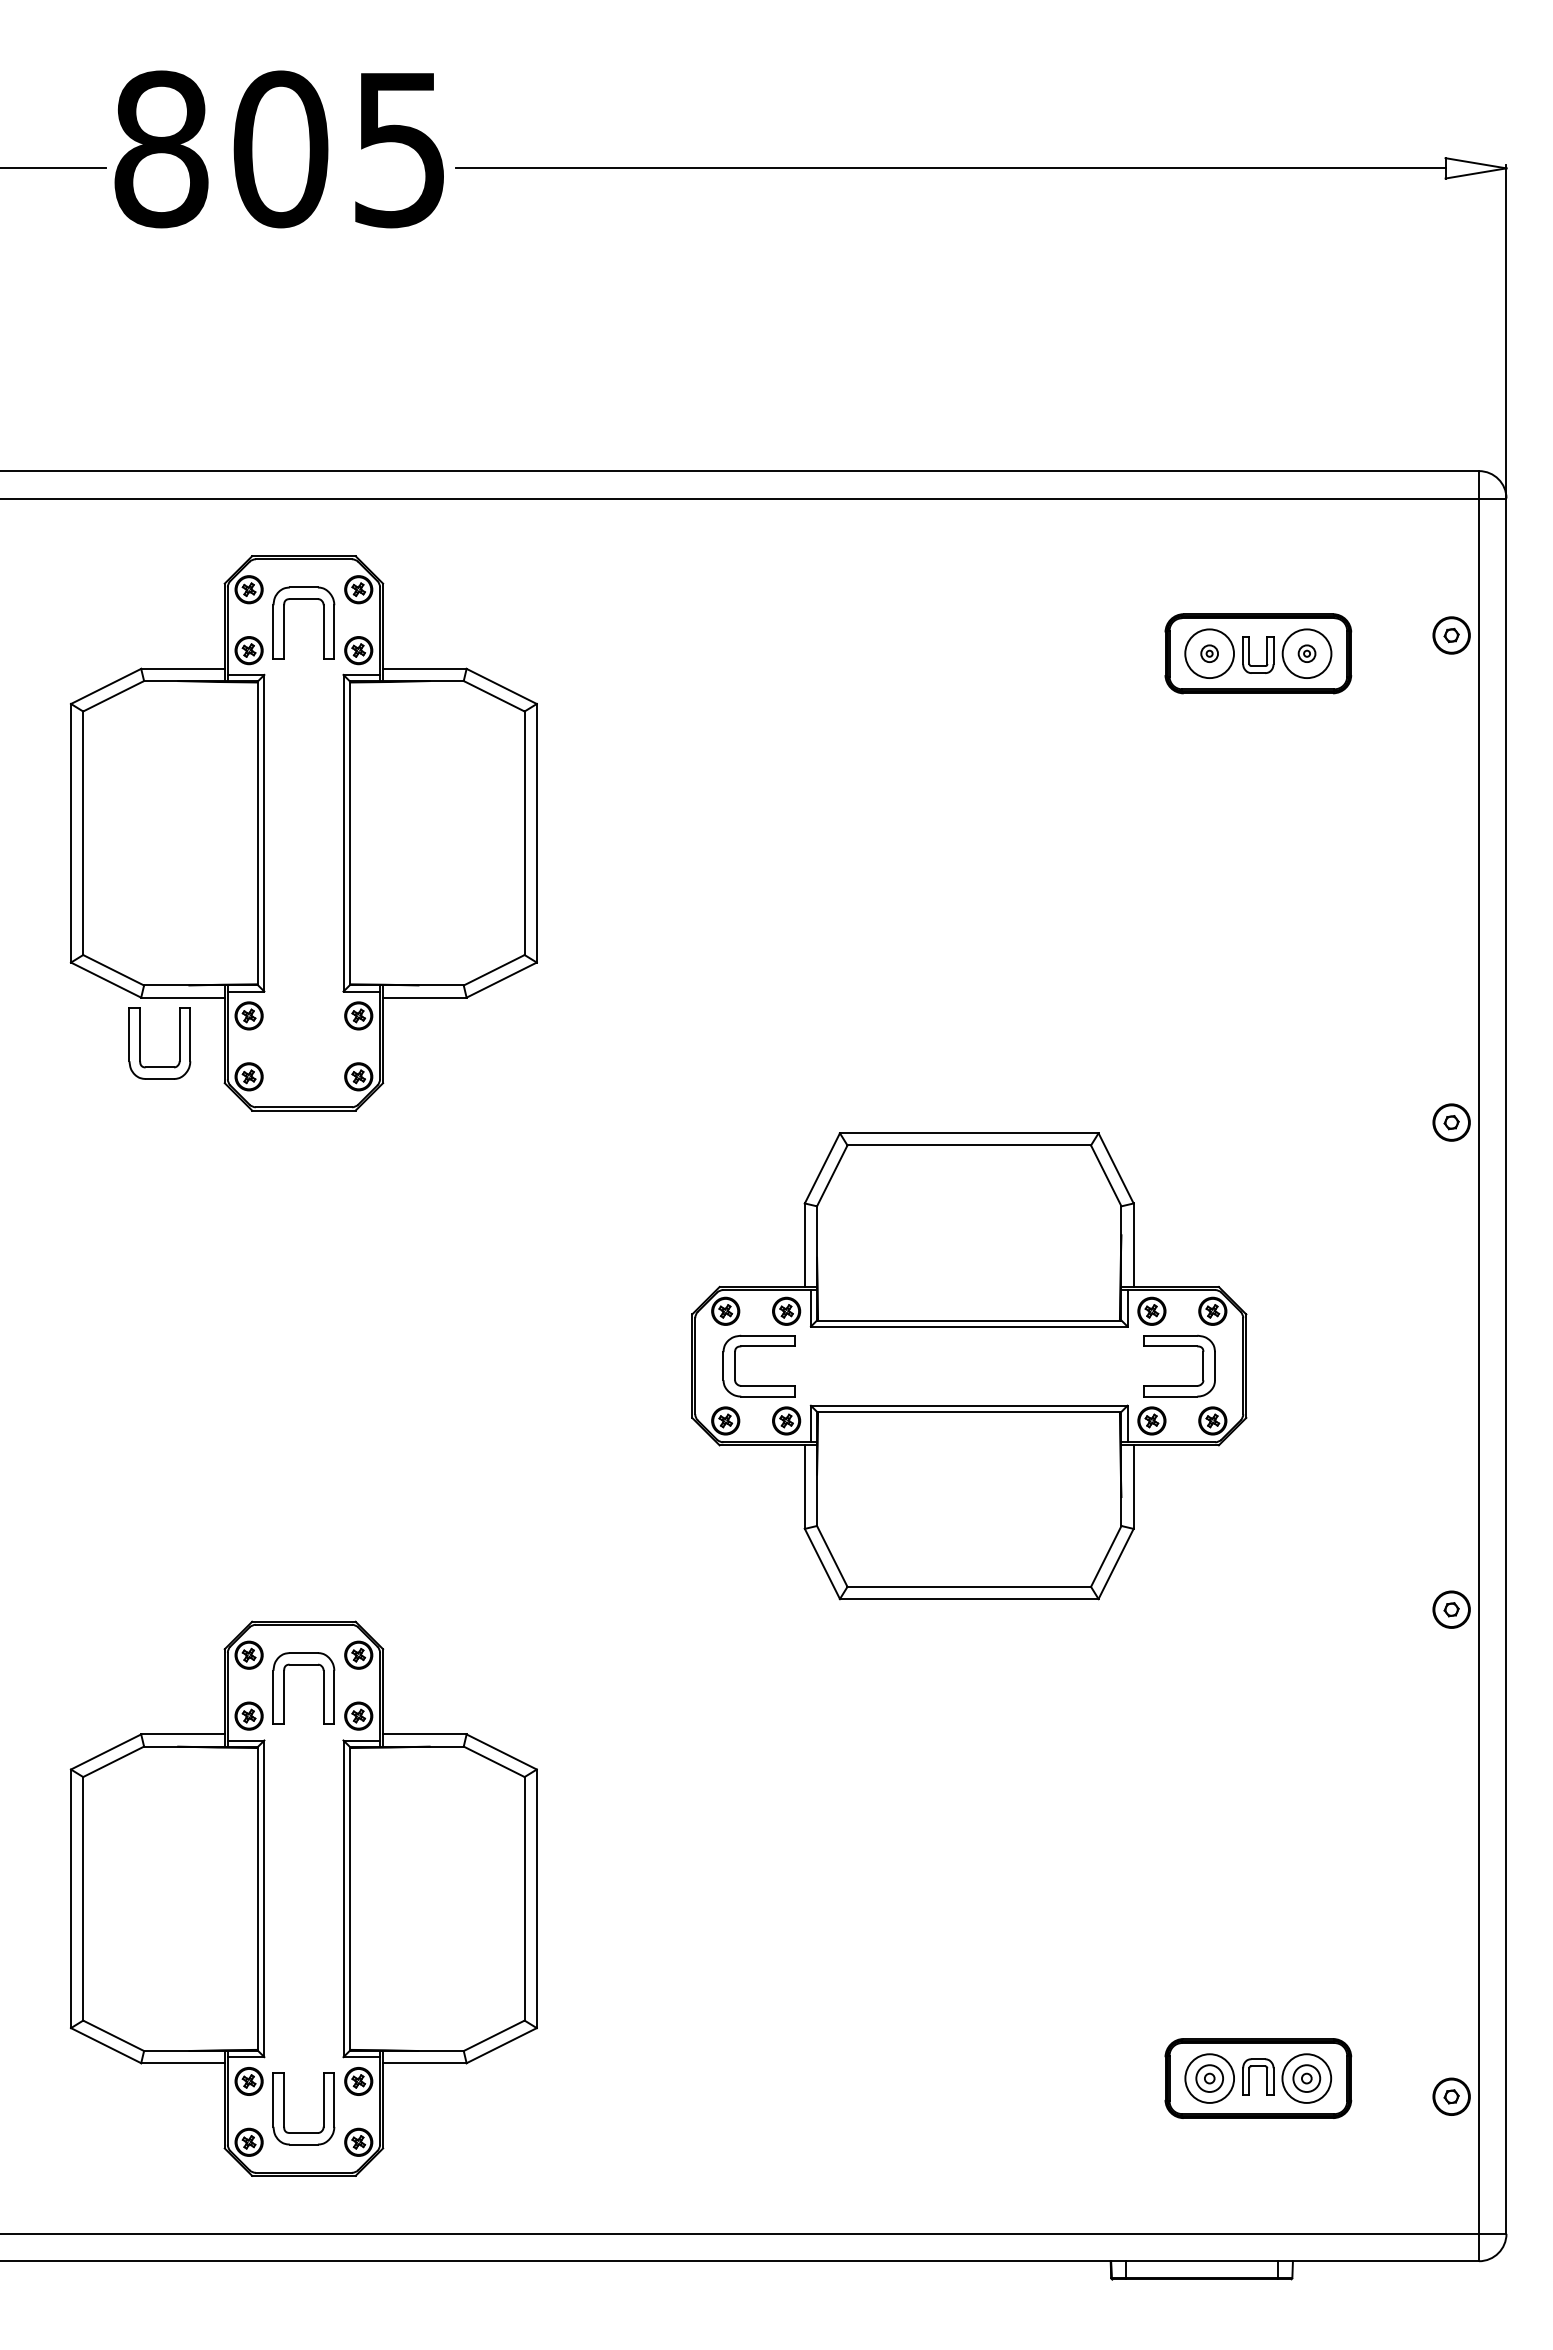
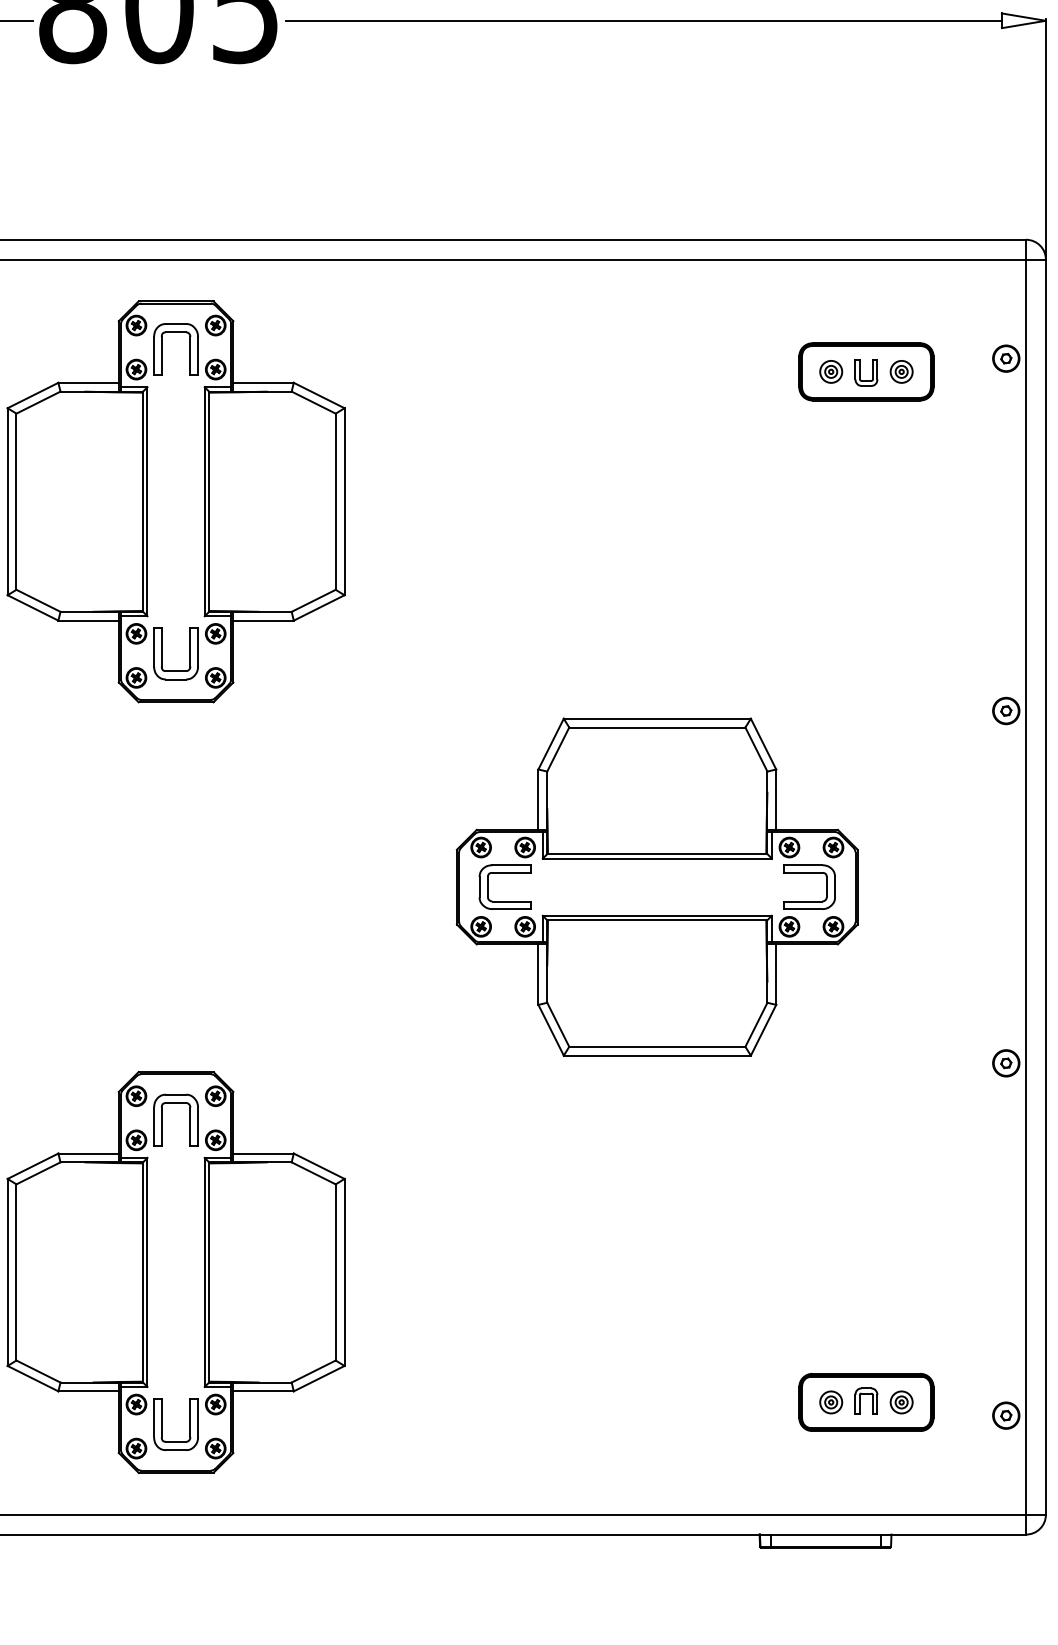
circle: (1209, 653) -> (831, 371), size x0.62
circle: (1306, 653) -> (901, 371), size x0.62
part: (140, 1043) -> (162, 653), moved
part: (1209, 2078) -> (831, 1402), size x0.62
part: (1307, 2078) -> (901, 1402), size x0.62

